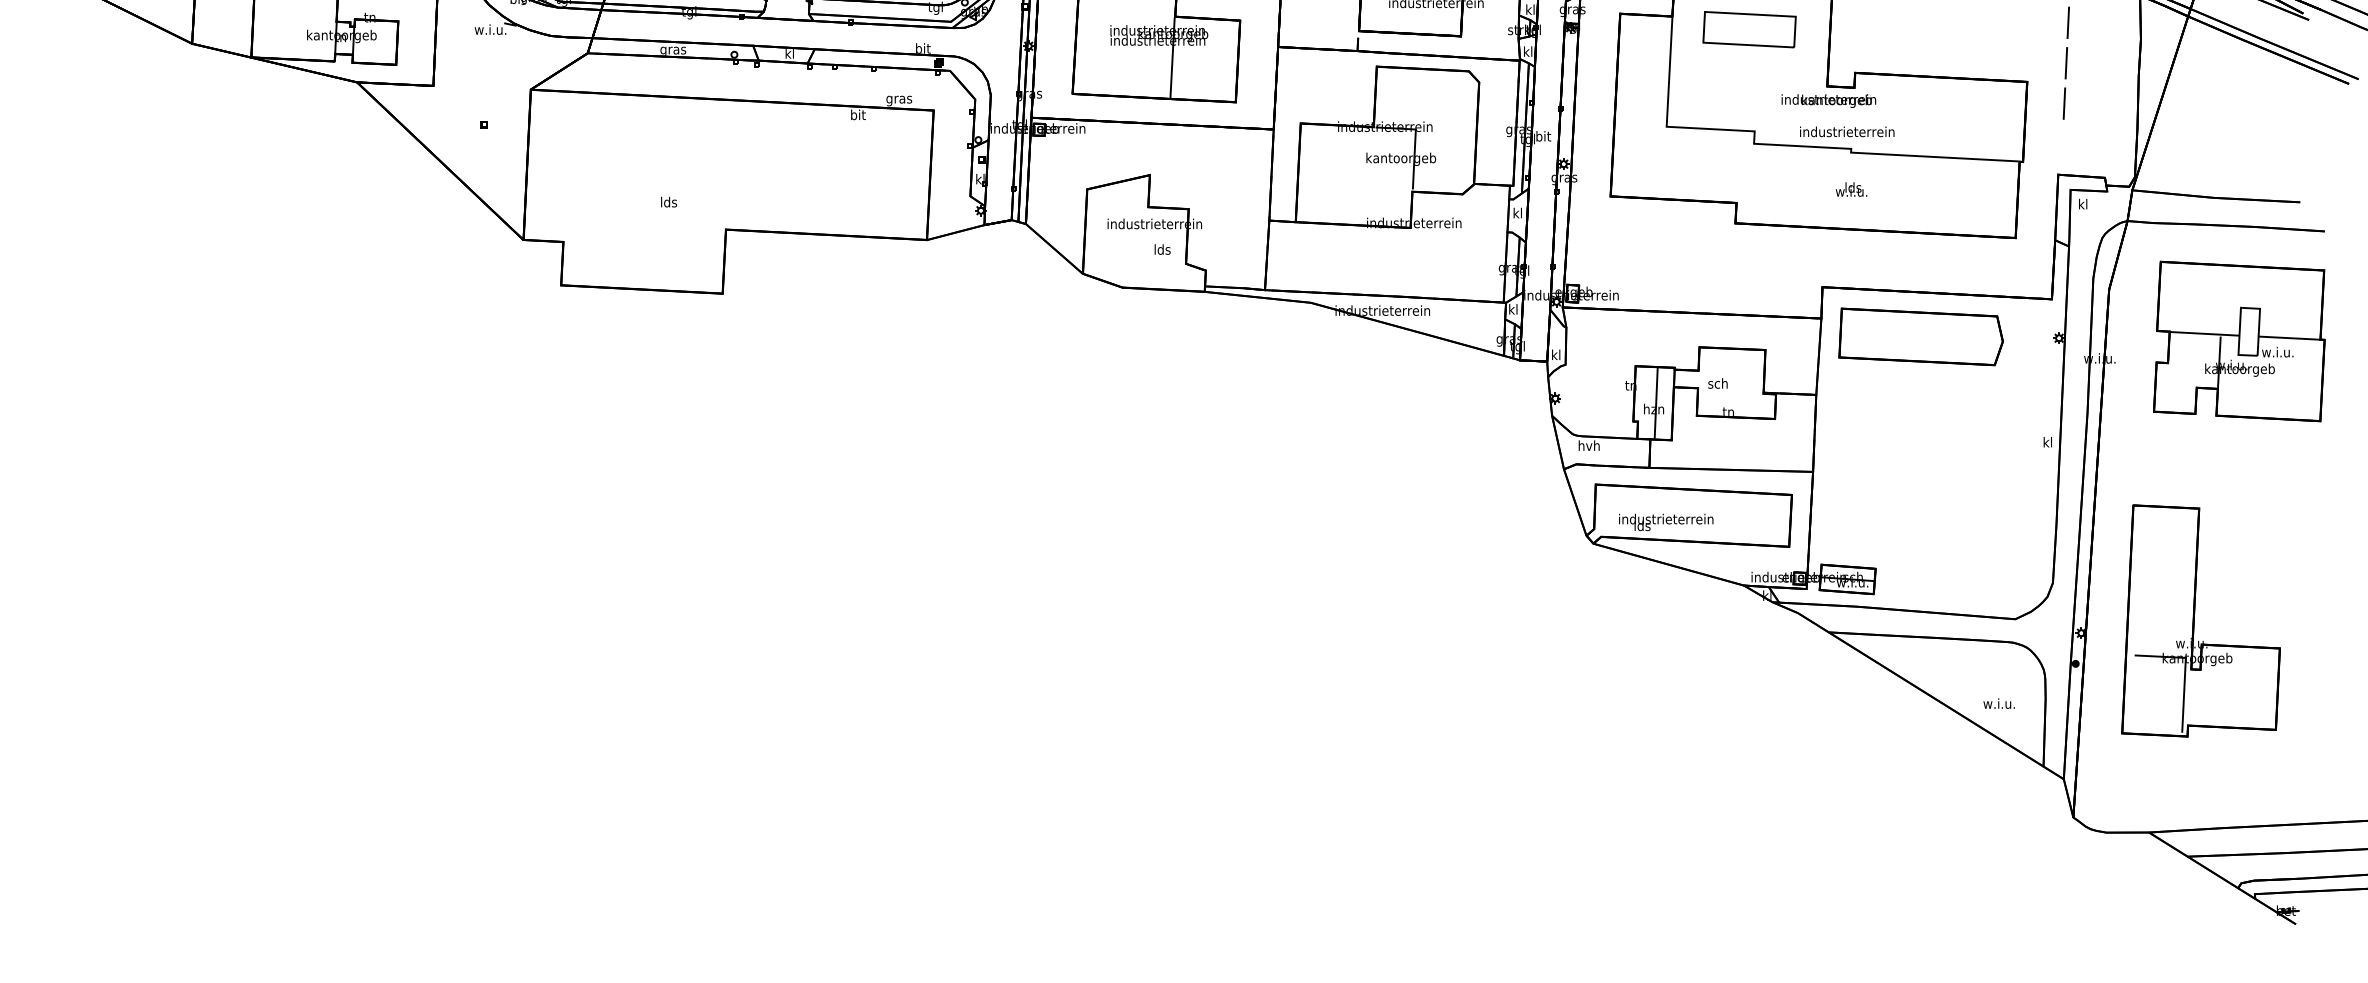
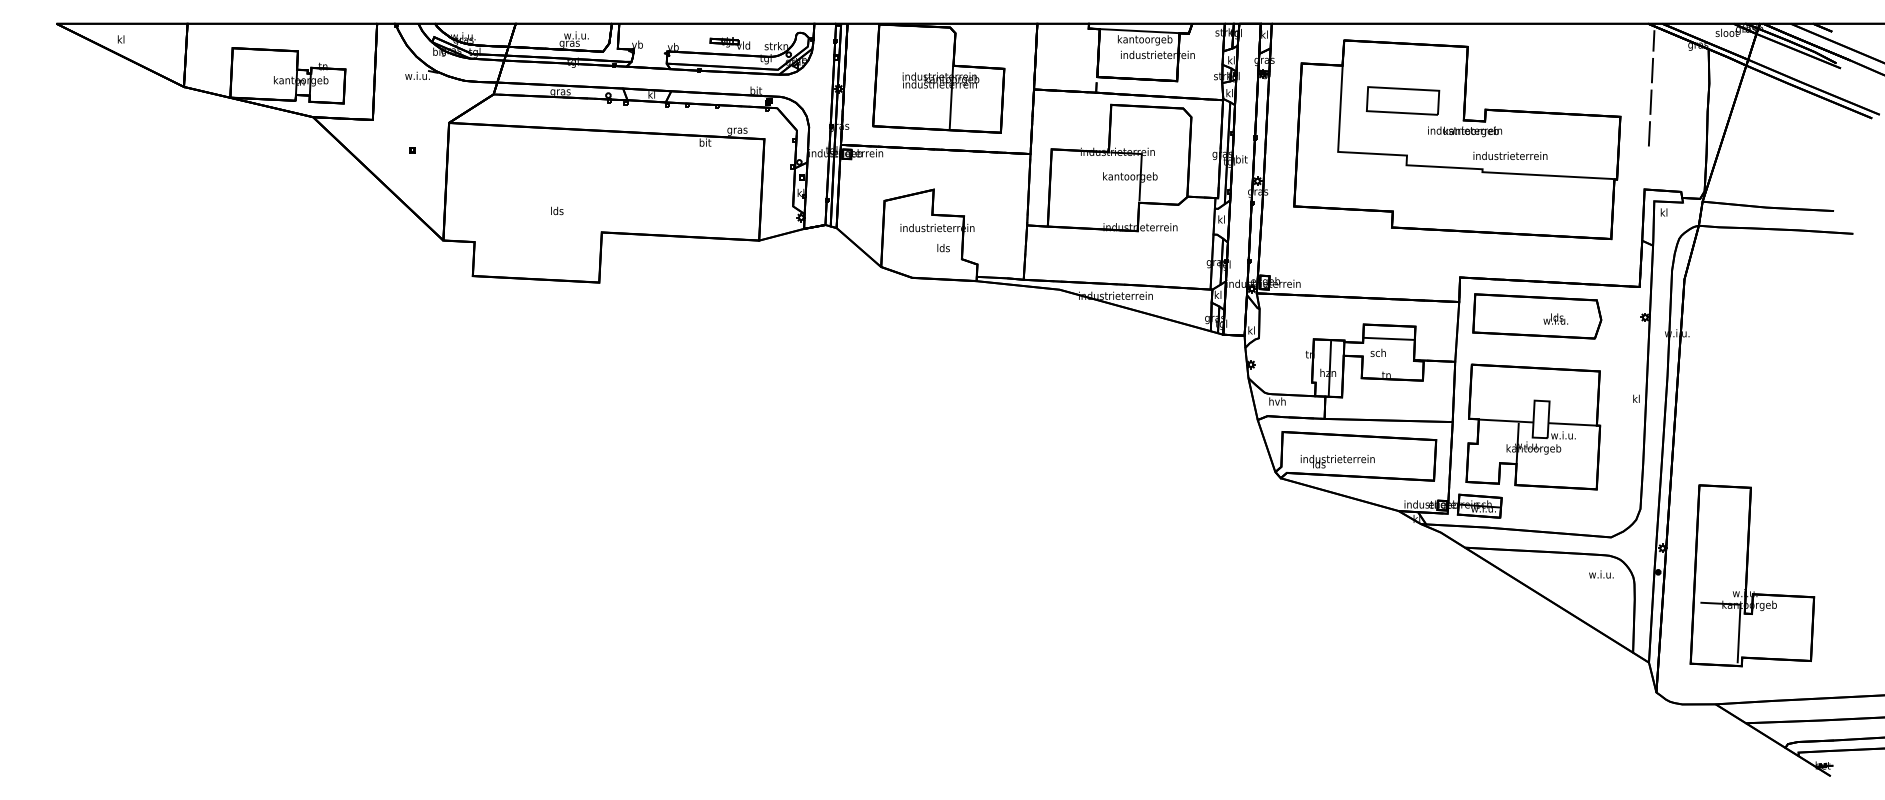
part: (1750, 29) -> (1403, 100), moved
text: (1847, 131) -> (1510, 155), moved
text: (1851, 188) -> (1555, 318), moved
part: (2239, 340) -> (1533, 426), moved
line: (1732, 365) -> (1389, 338), added
part: (2201, 620) -> (1752, 575), moved
text: (1999, 703) -> (1601, 574), moved

